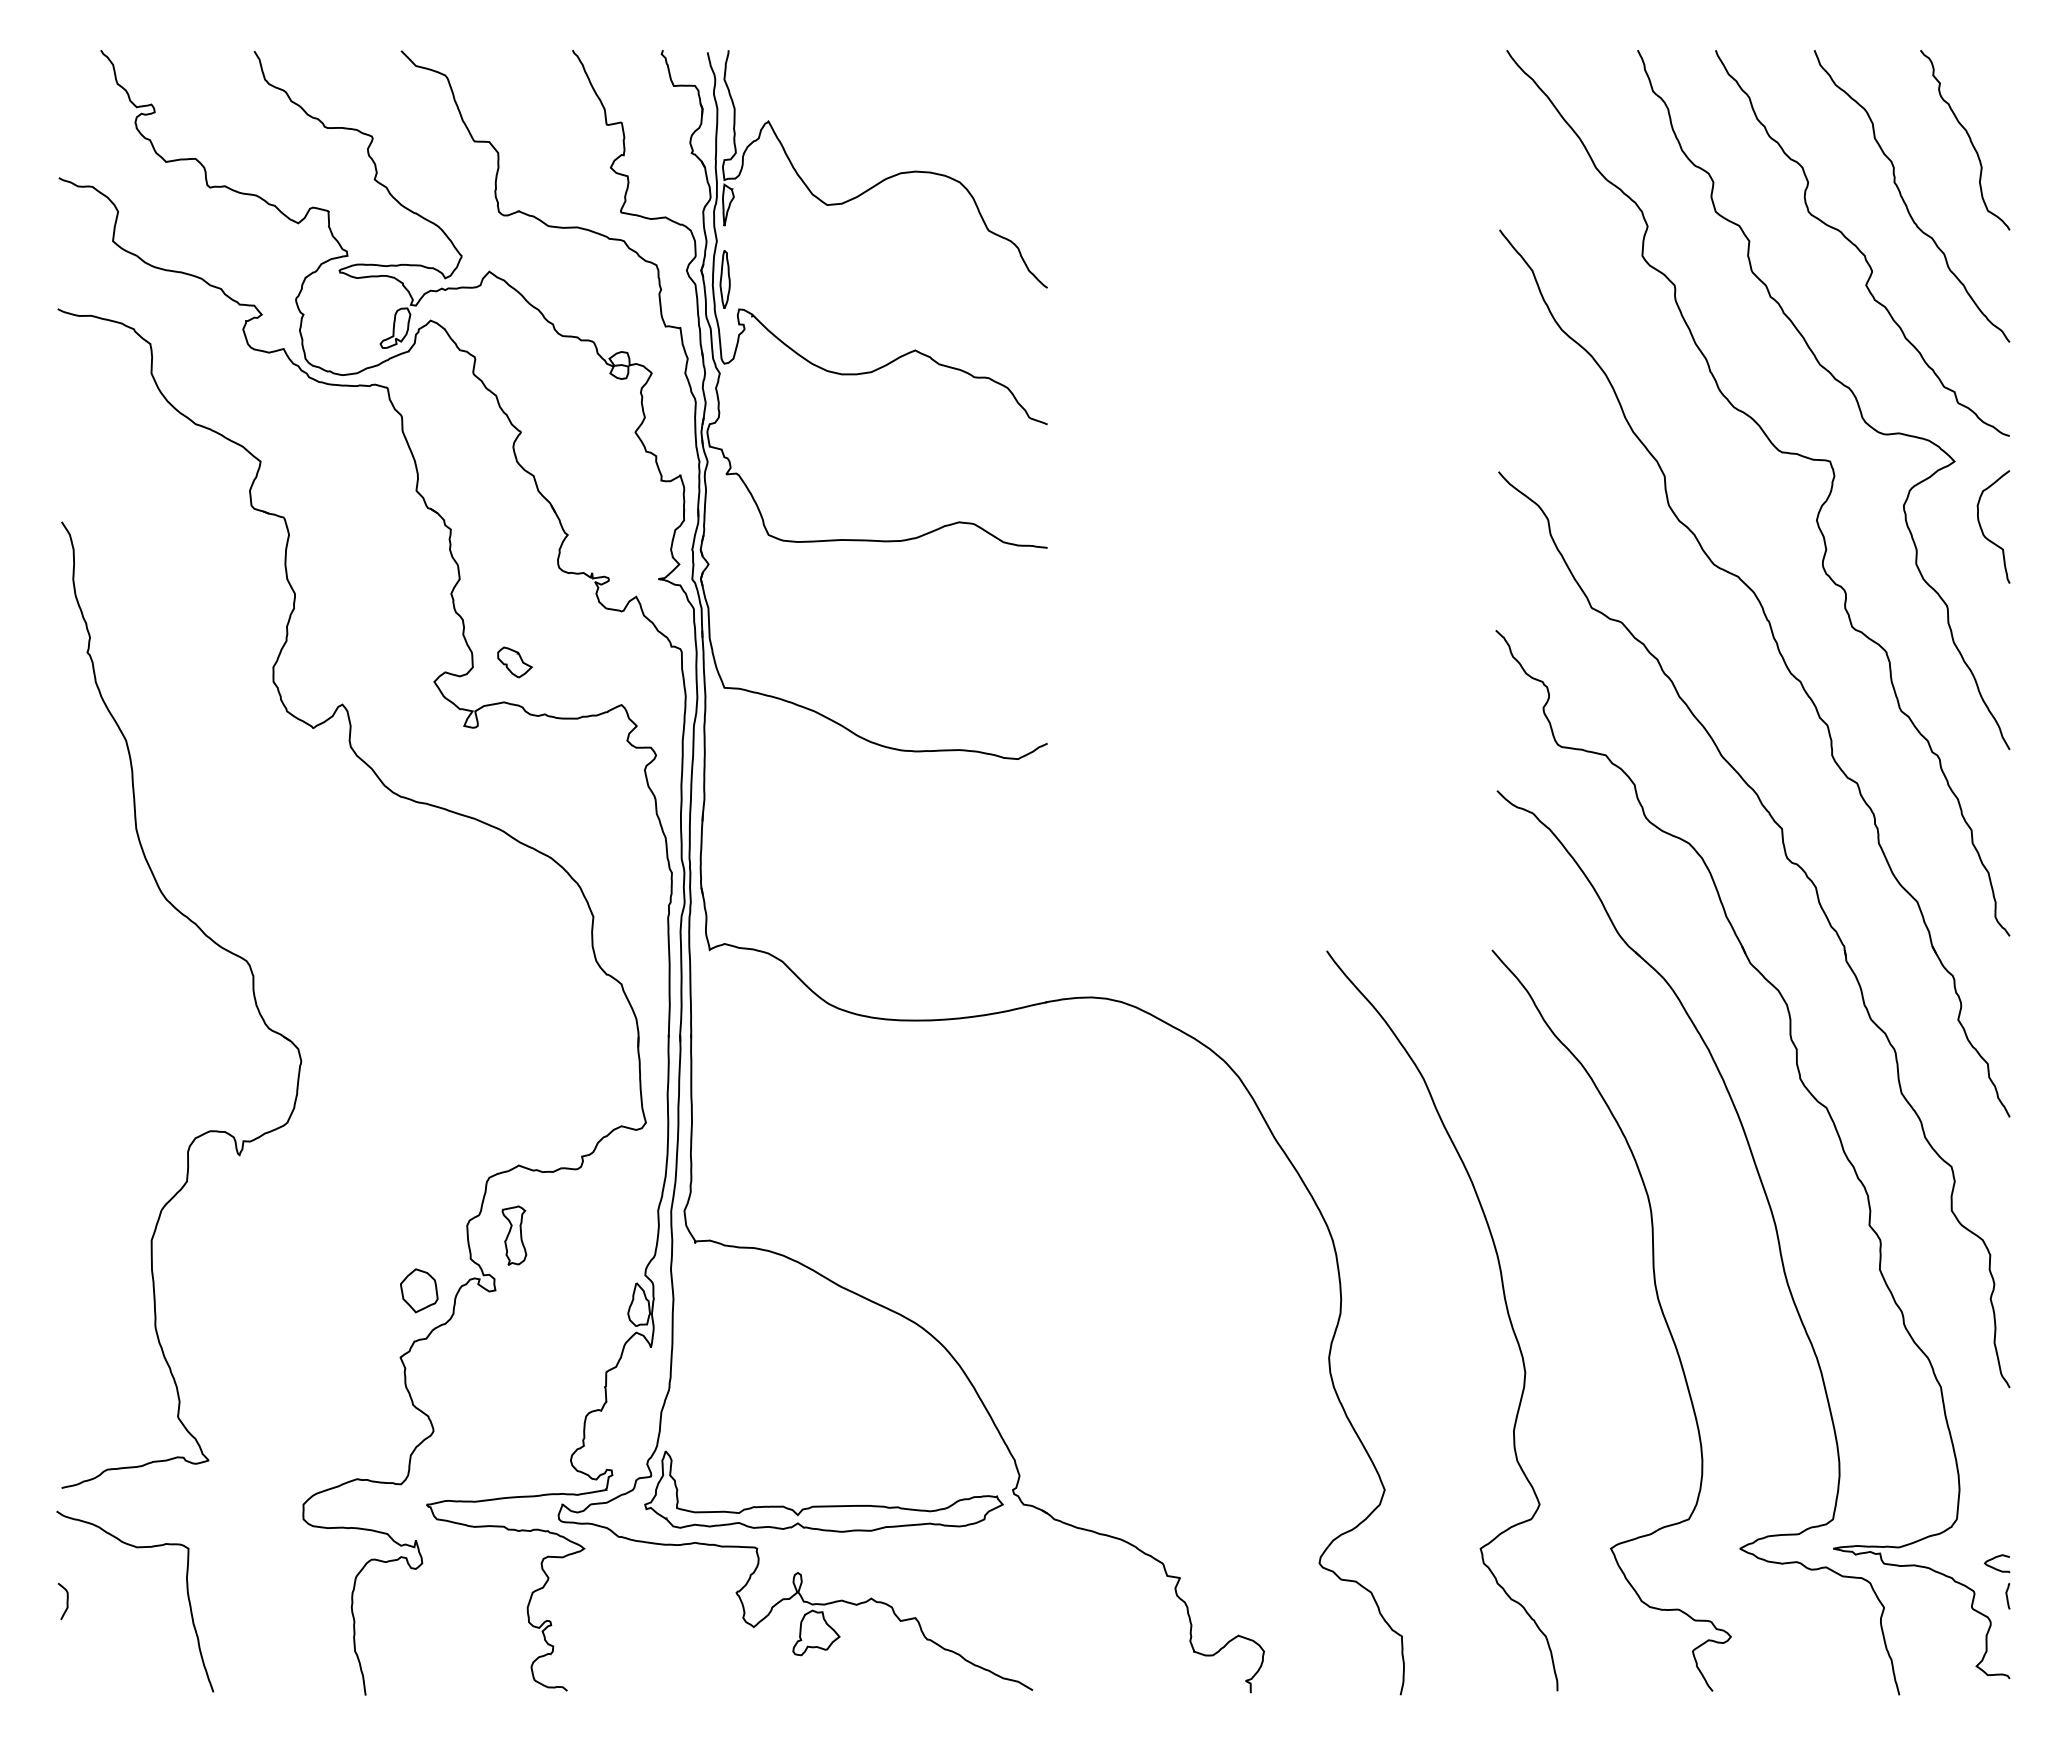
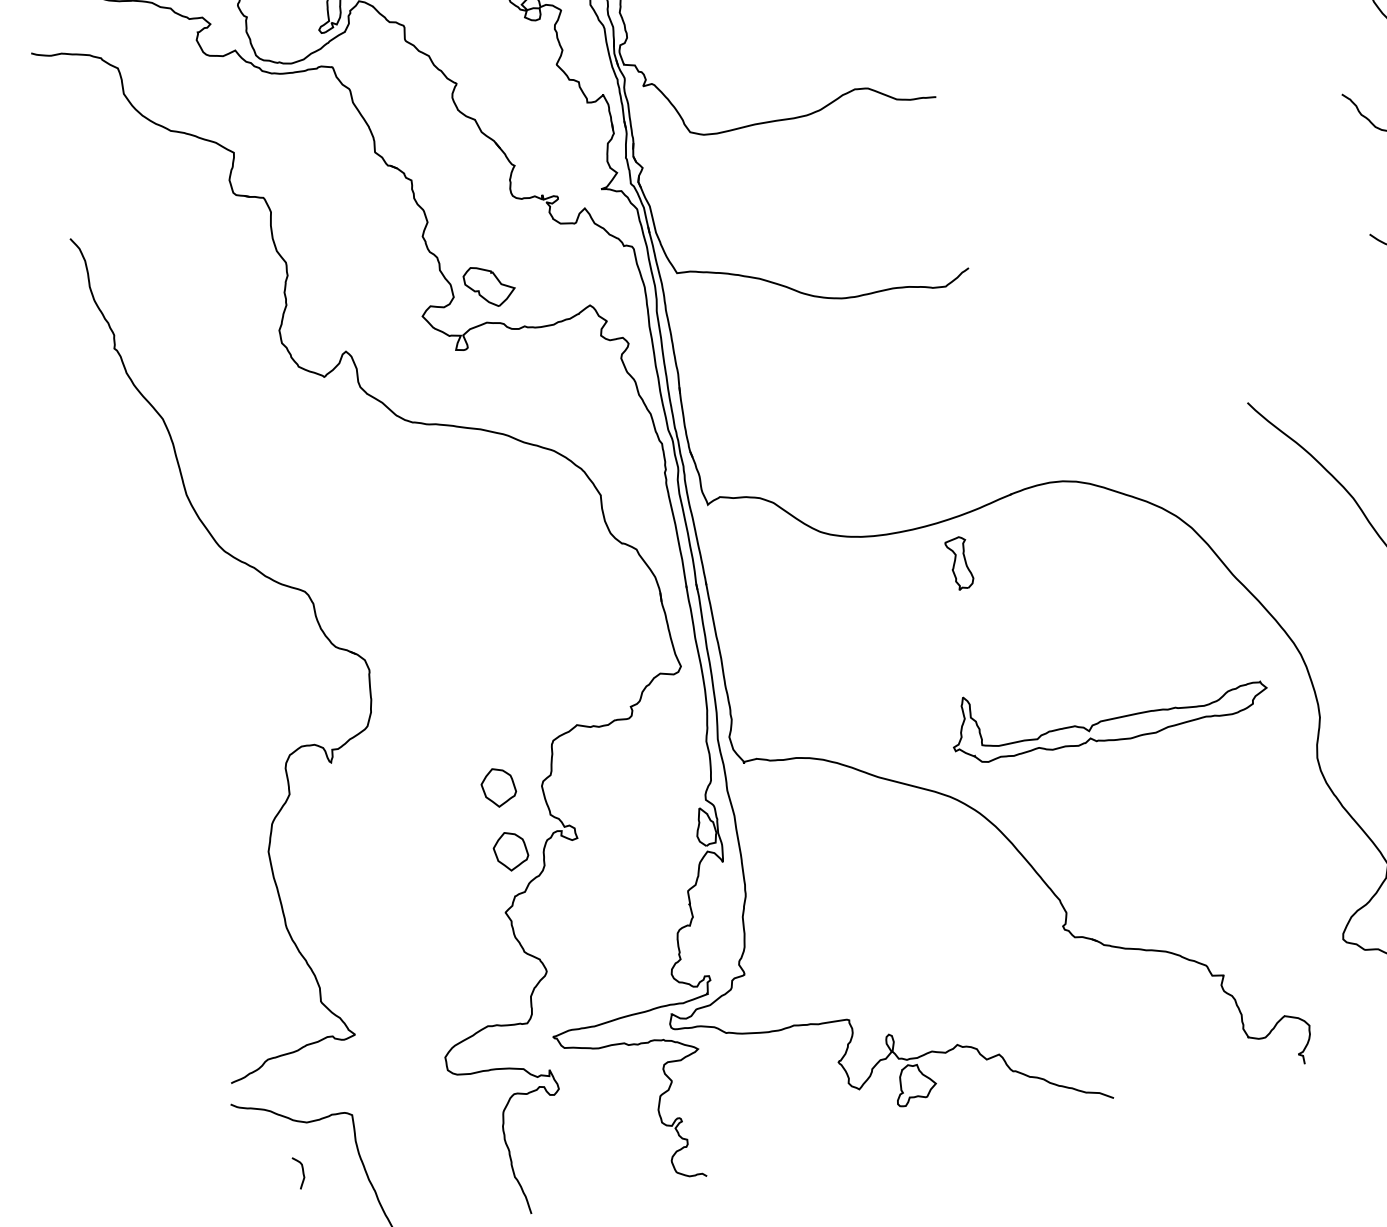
part: (514, 662) -> (489, 286), size x1.6
part: (419, 1217) -> (498, 787), added
part: (514, 1235) -> (959, 563), moved
part: (823, 1505) -> (1109, 718), moved
curve: (66, 1600) -> (302, 1171), moved

